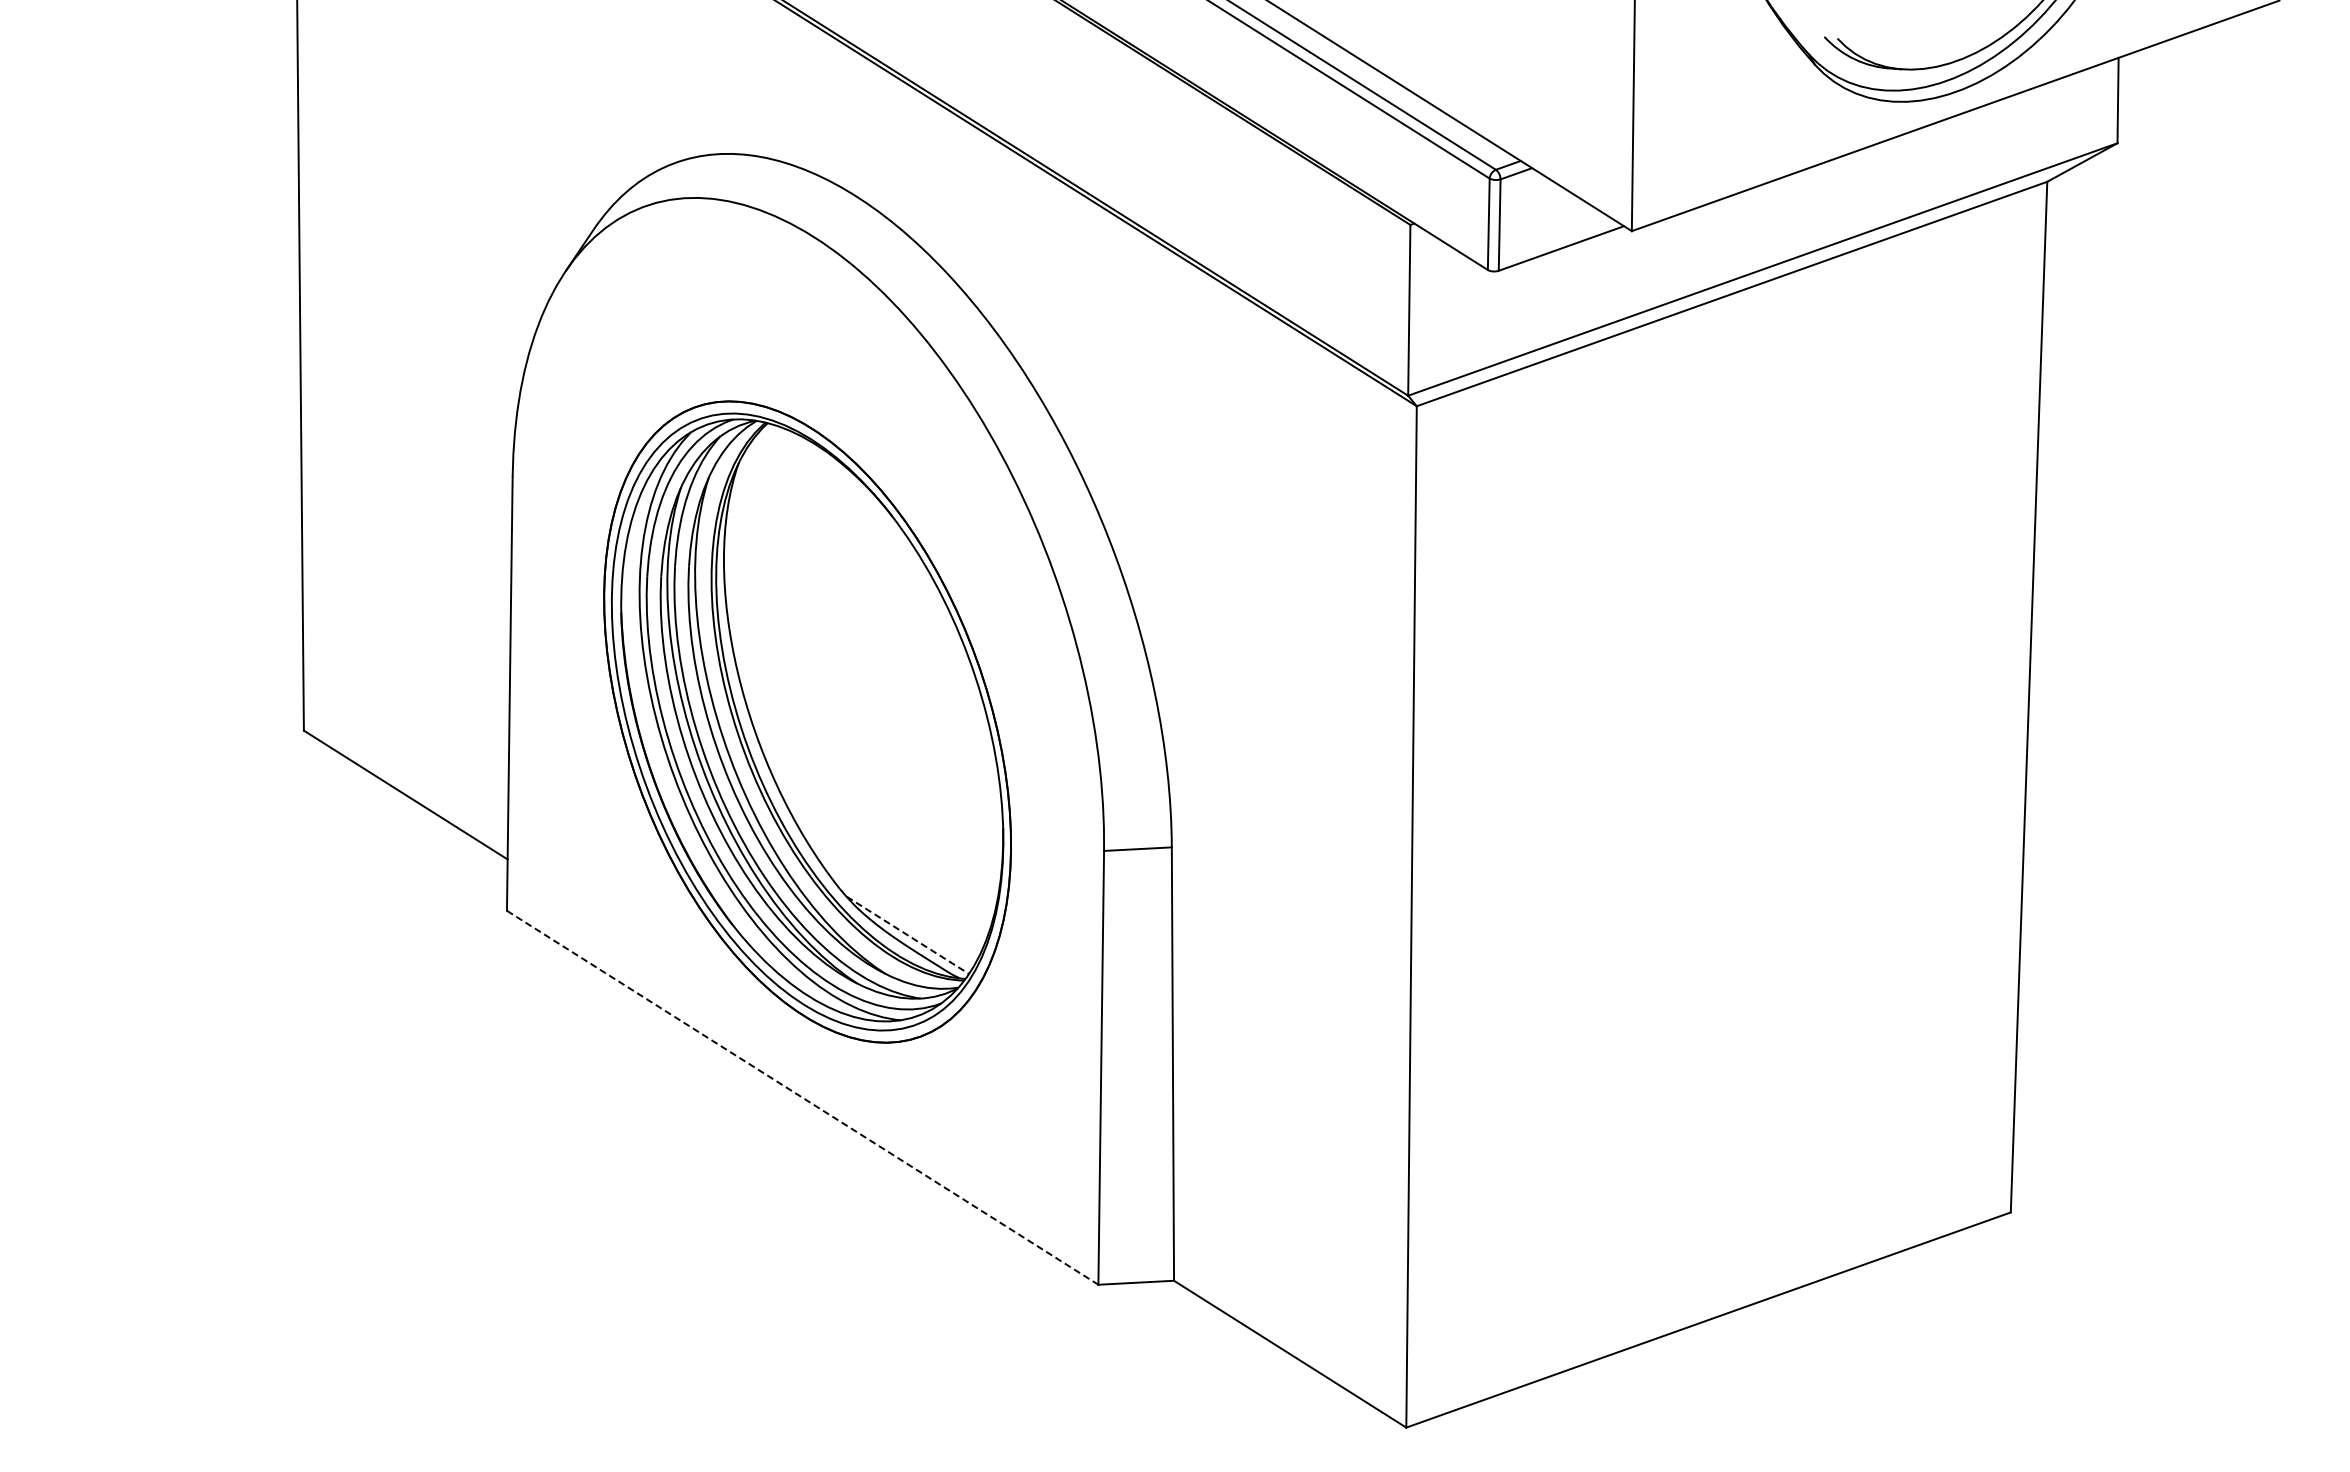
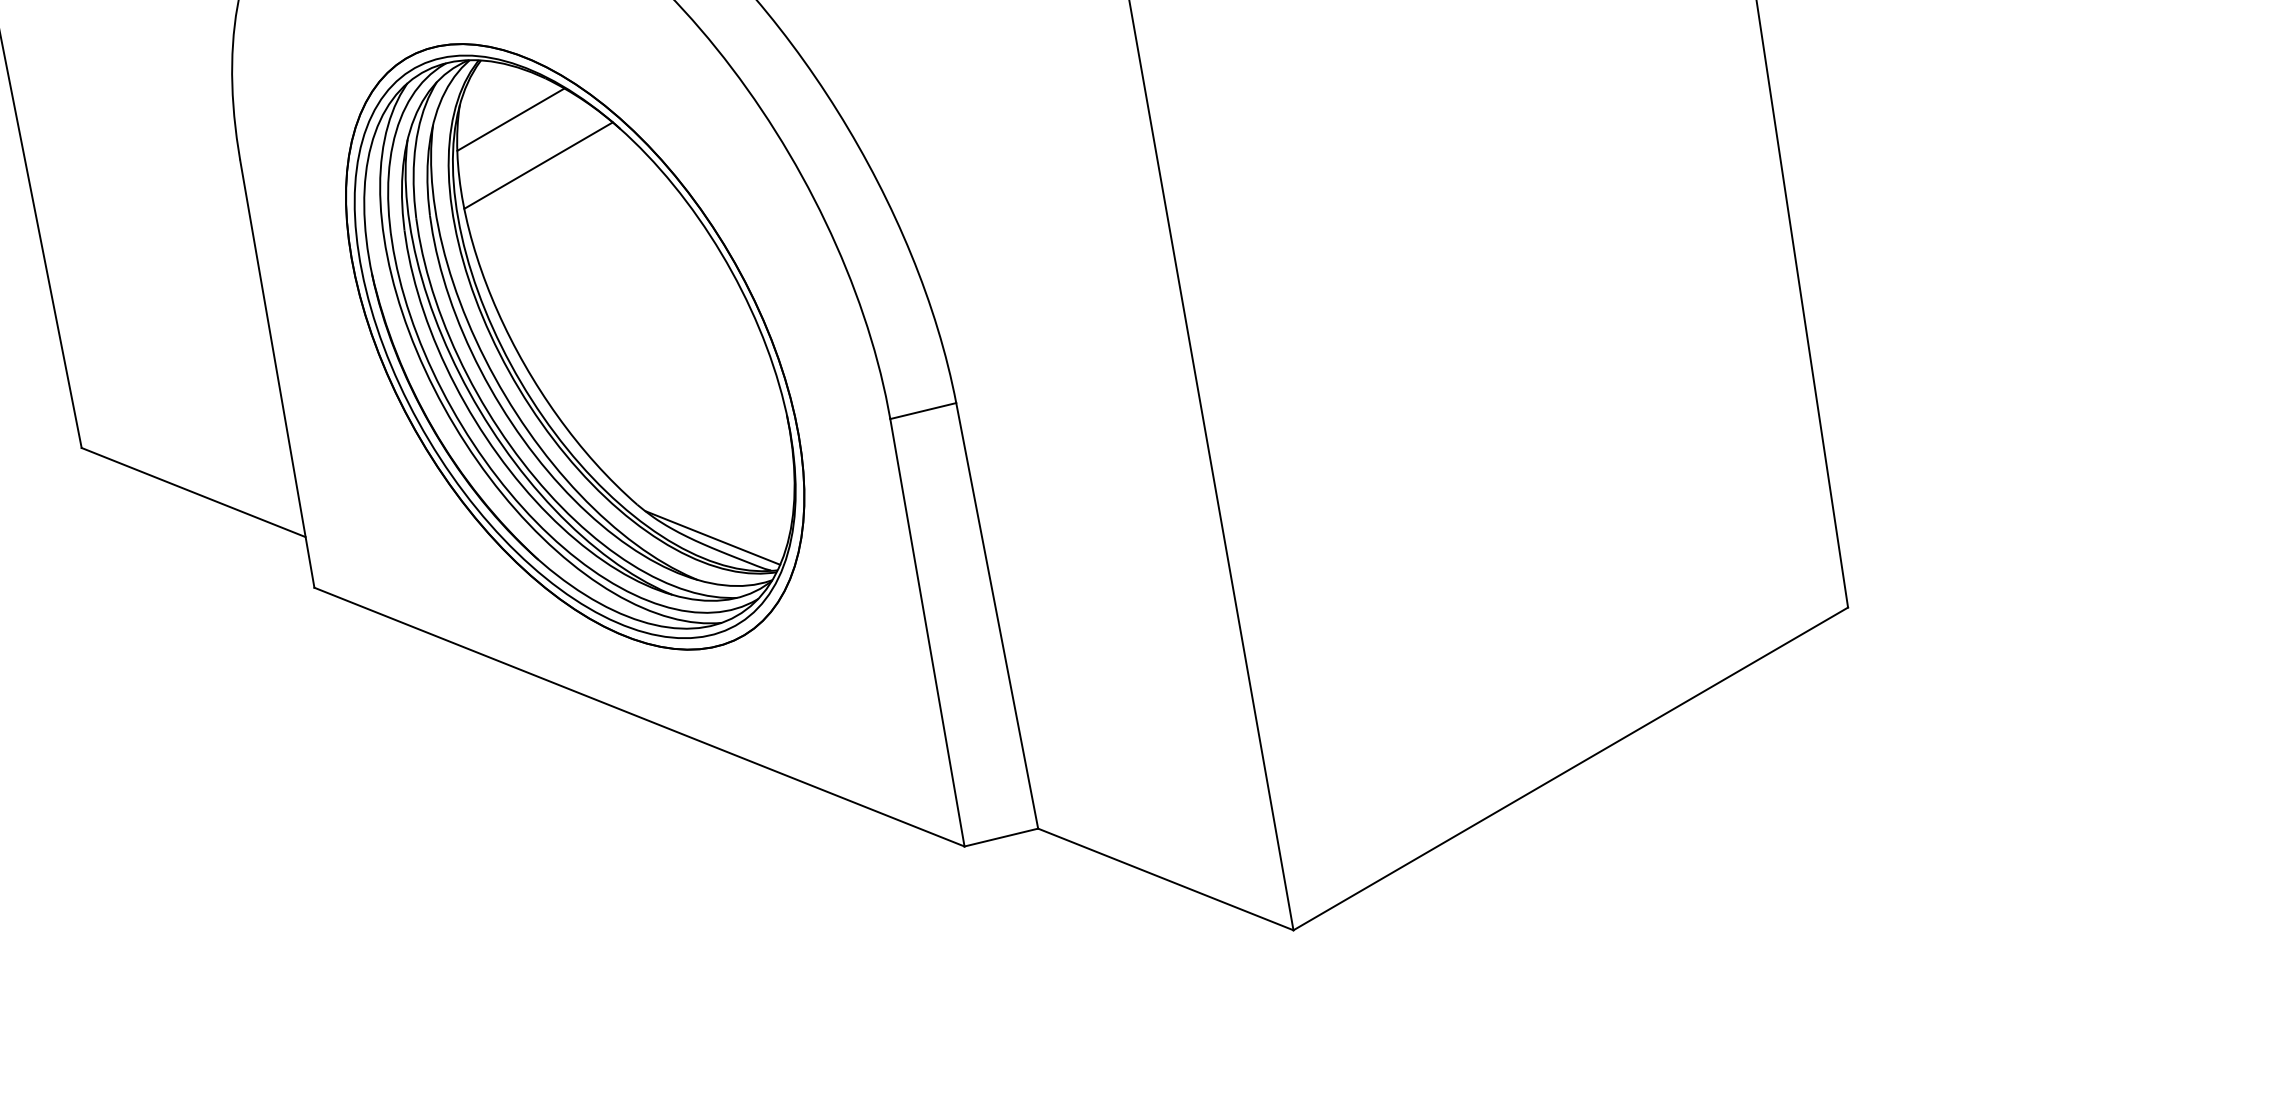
line: (785, 486) -> (510, 119), added
line: (804, 536) -> (538, 165), added
line: (908, 935) -> (713, 538), dashed -> solid
line: (802, 1097) -> (639, 716), dashed -> solid

